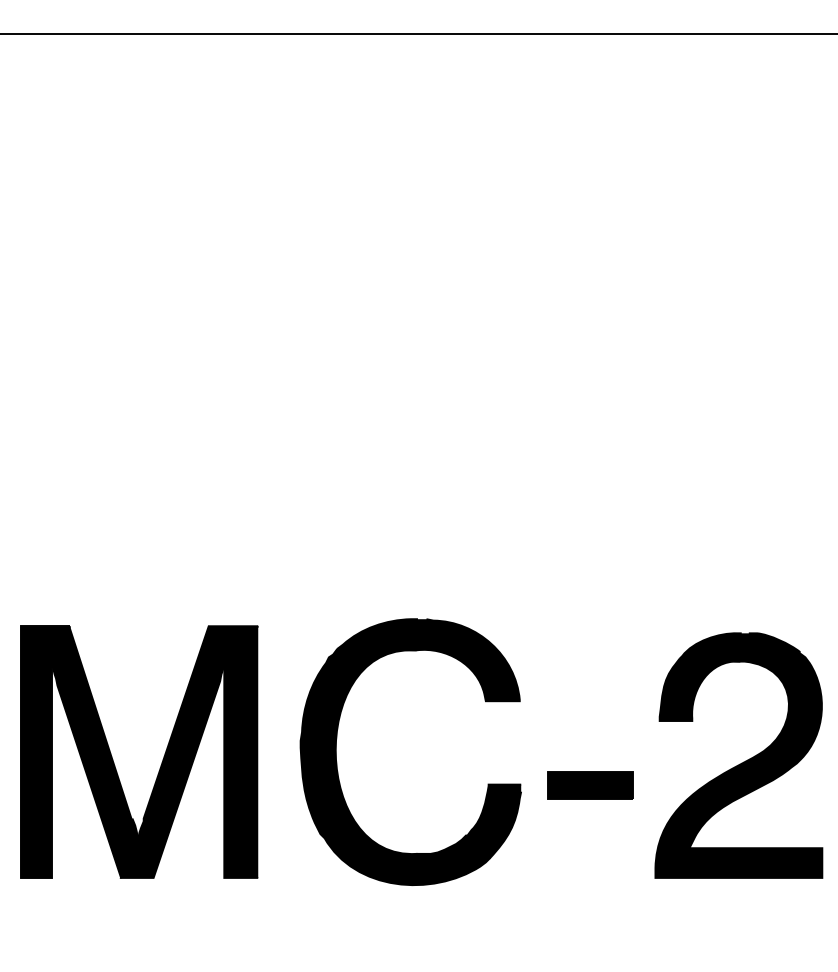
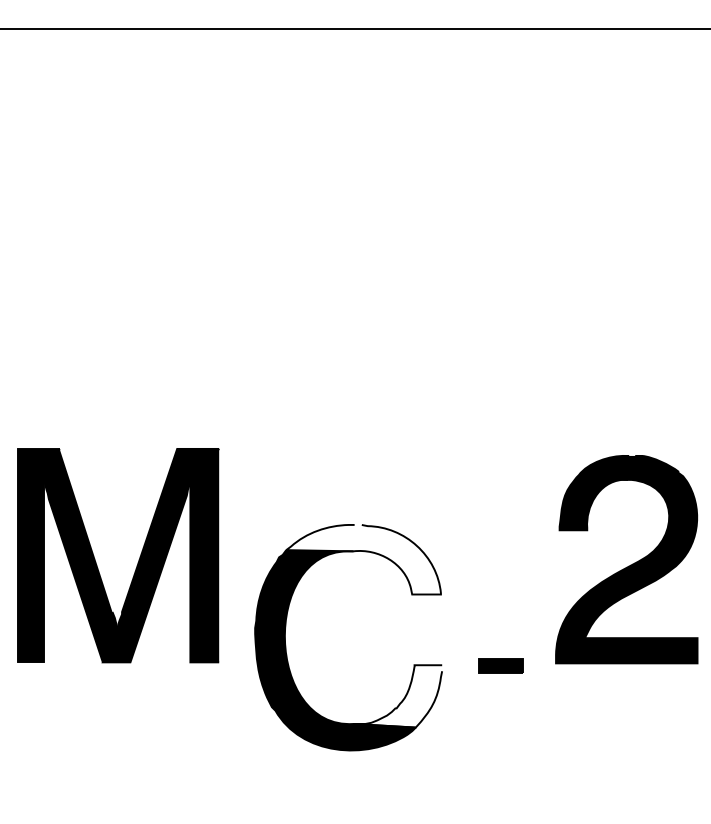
fill: (428, 659) -> (363, 559), removed
part: (161, 760) -> (137, 562), moved
part: (740, 762) -> (628, 565), moved
part: (589, 784) -> (500, 665), size x0.6
fill: (468, 821) -> (397, 696), removed

